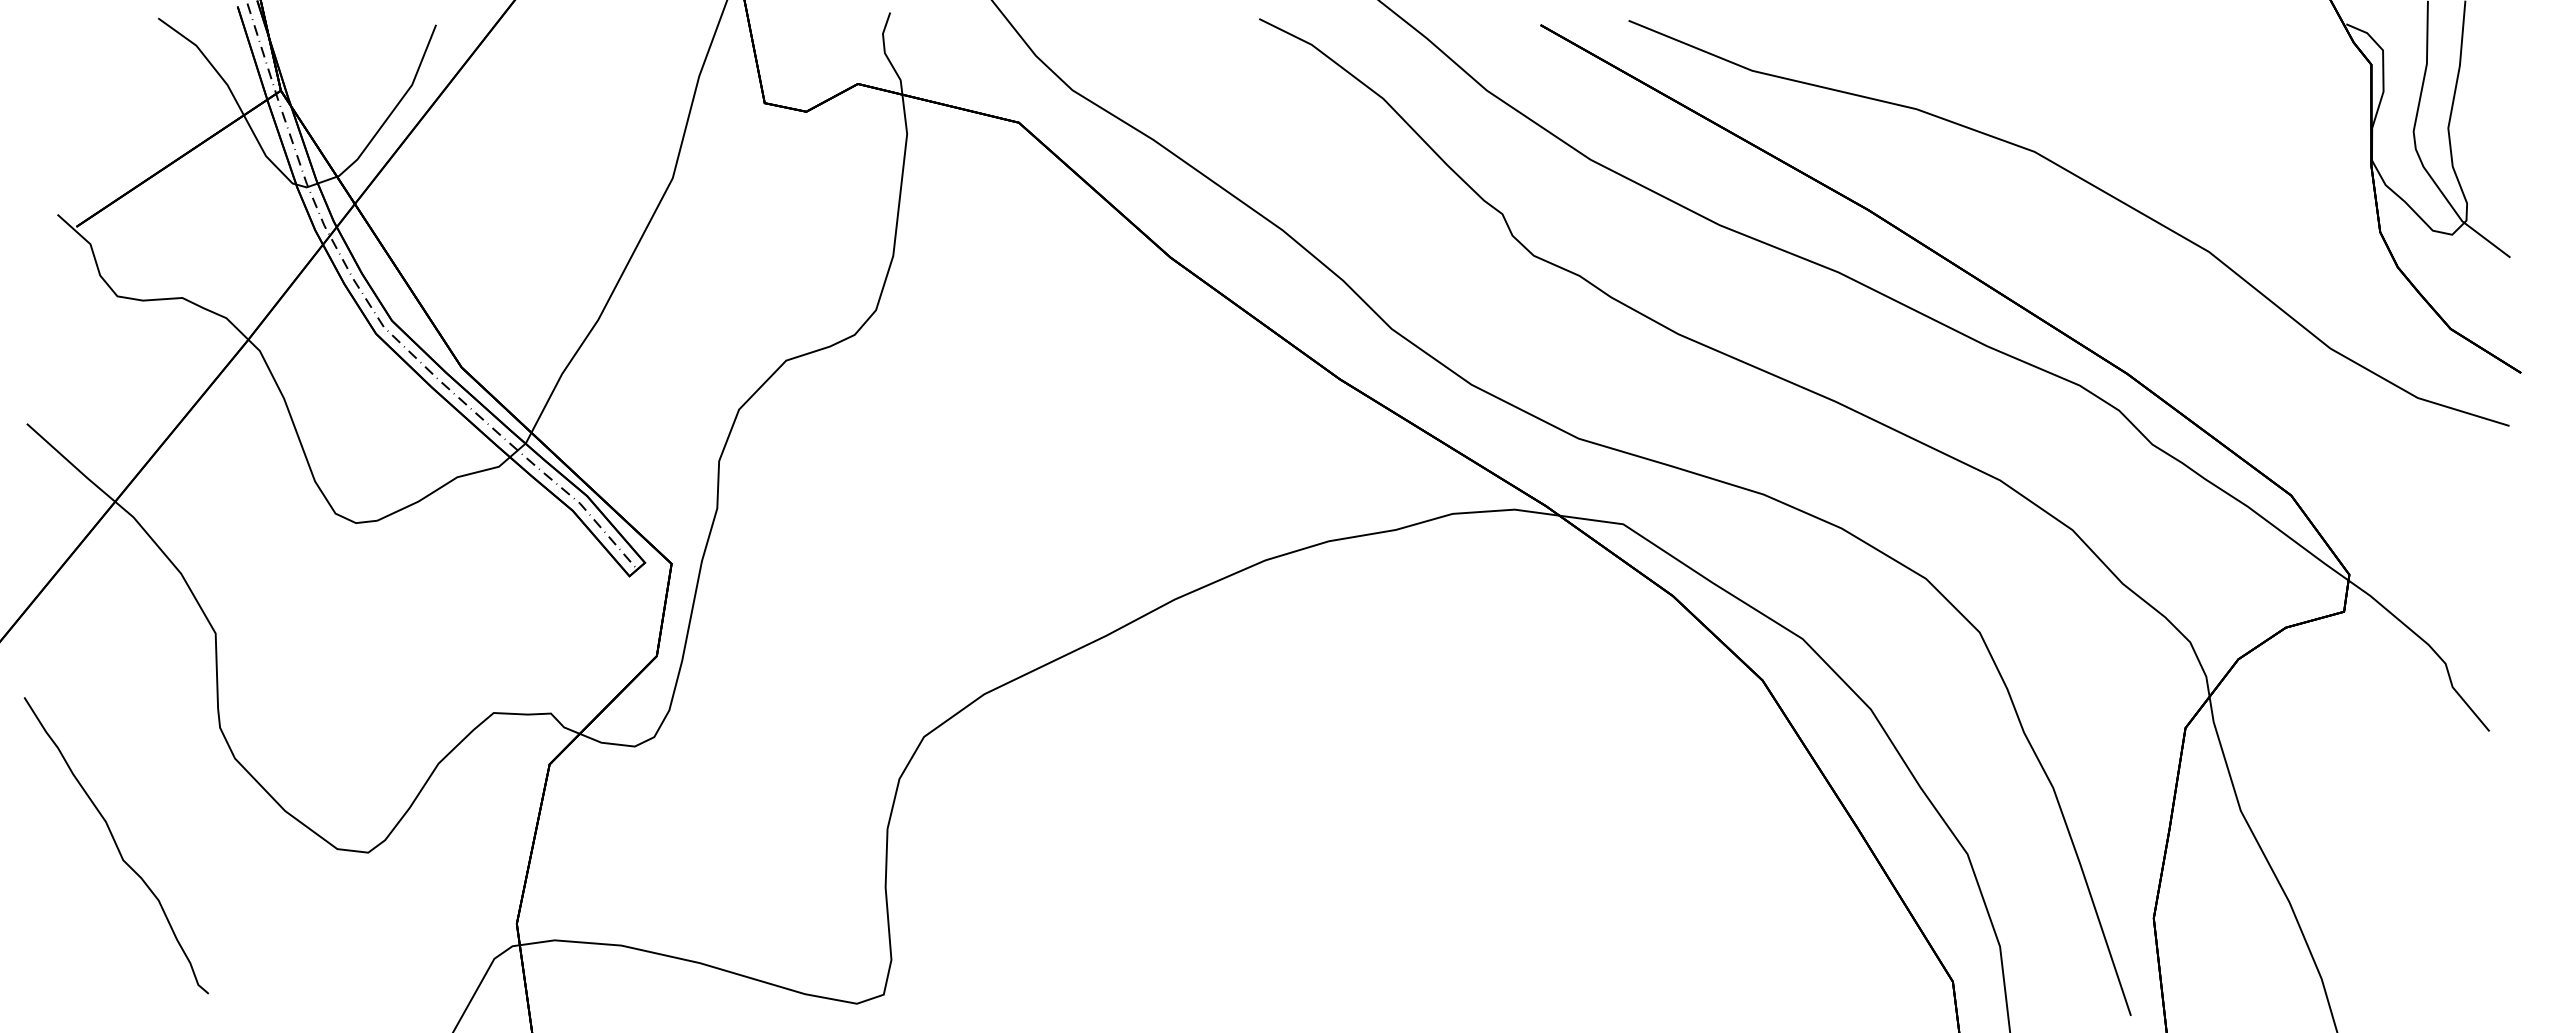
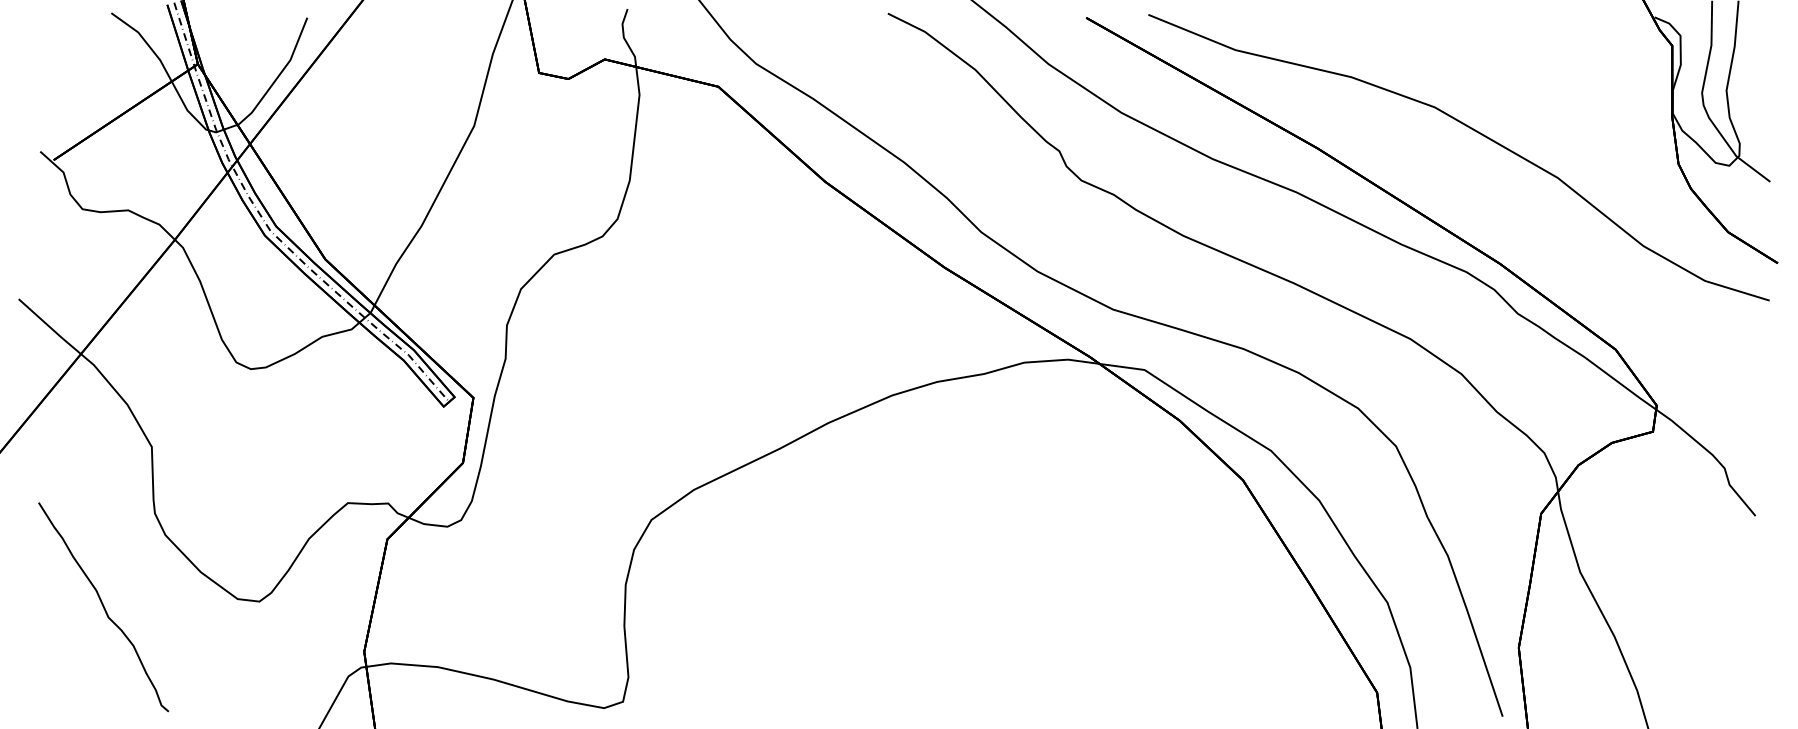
curve: (116, 845) -> (103, 607), moved

